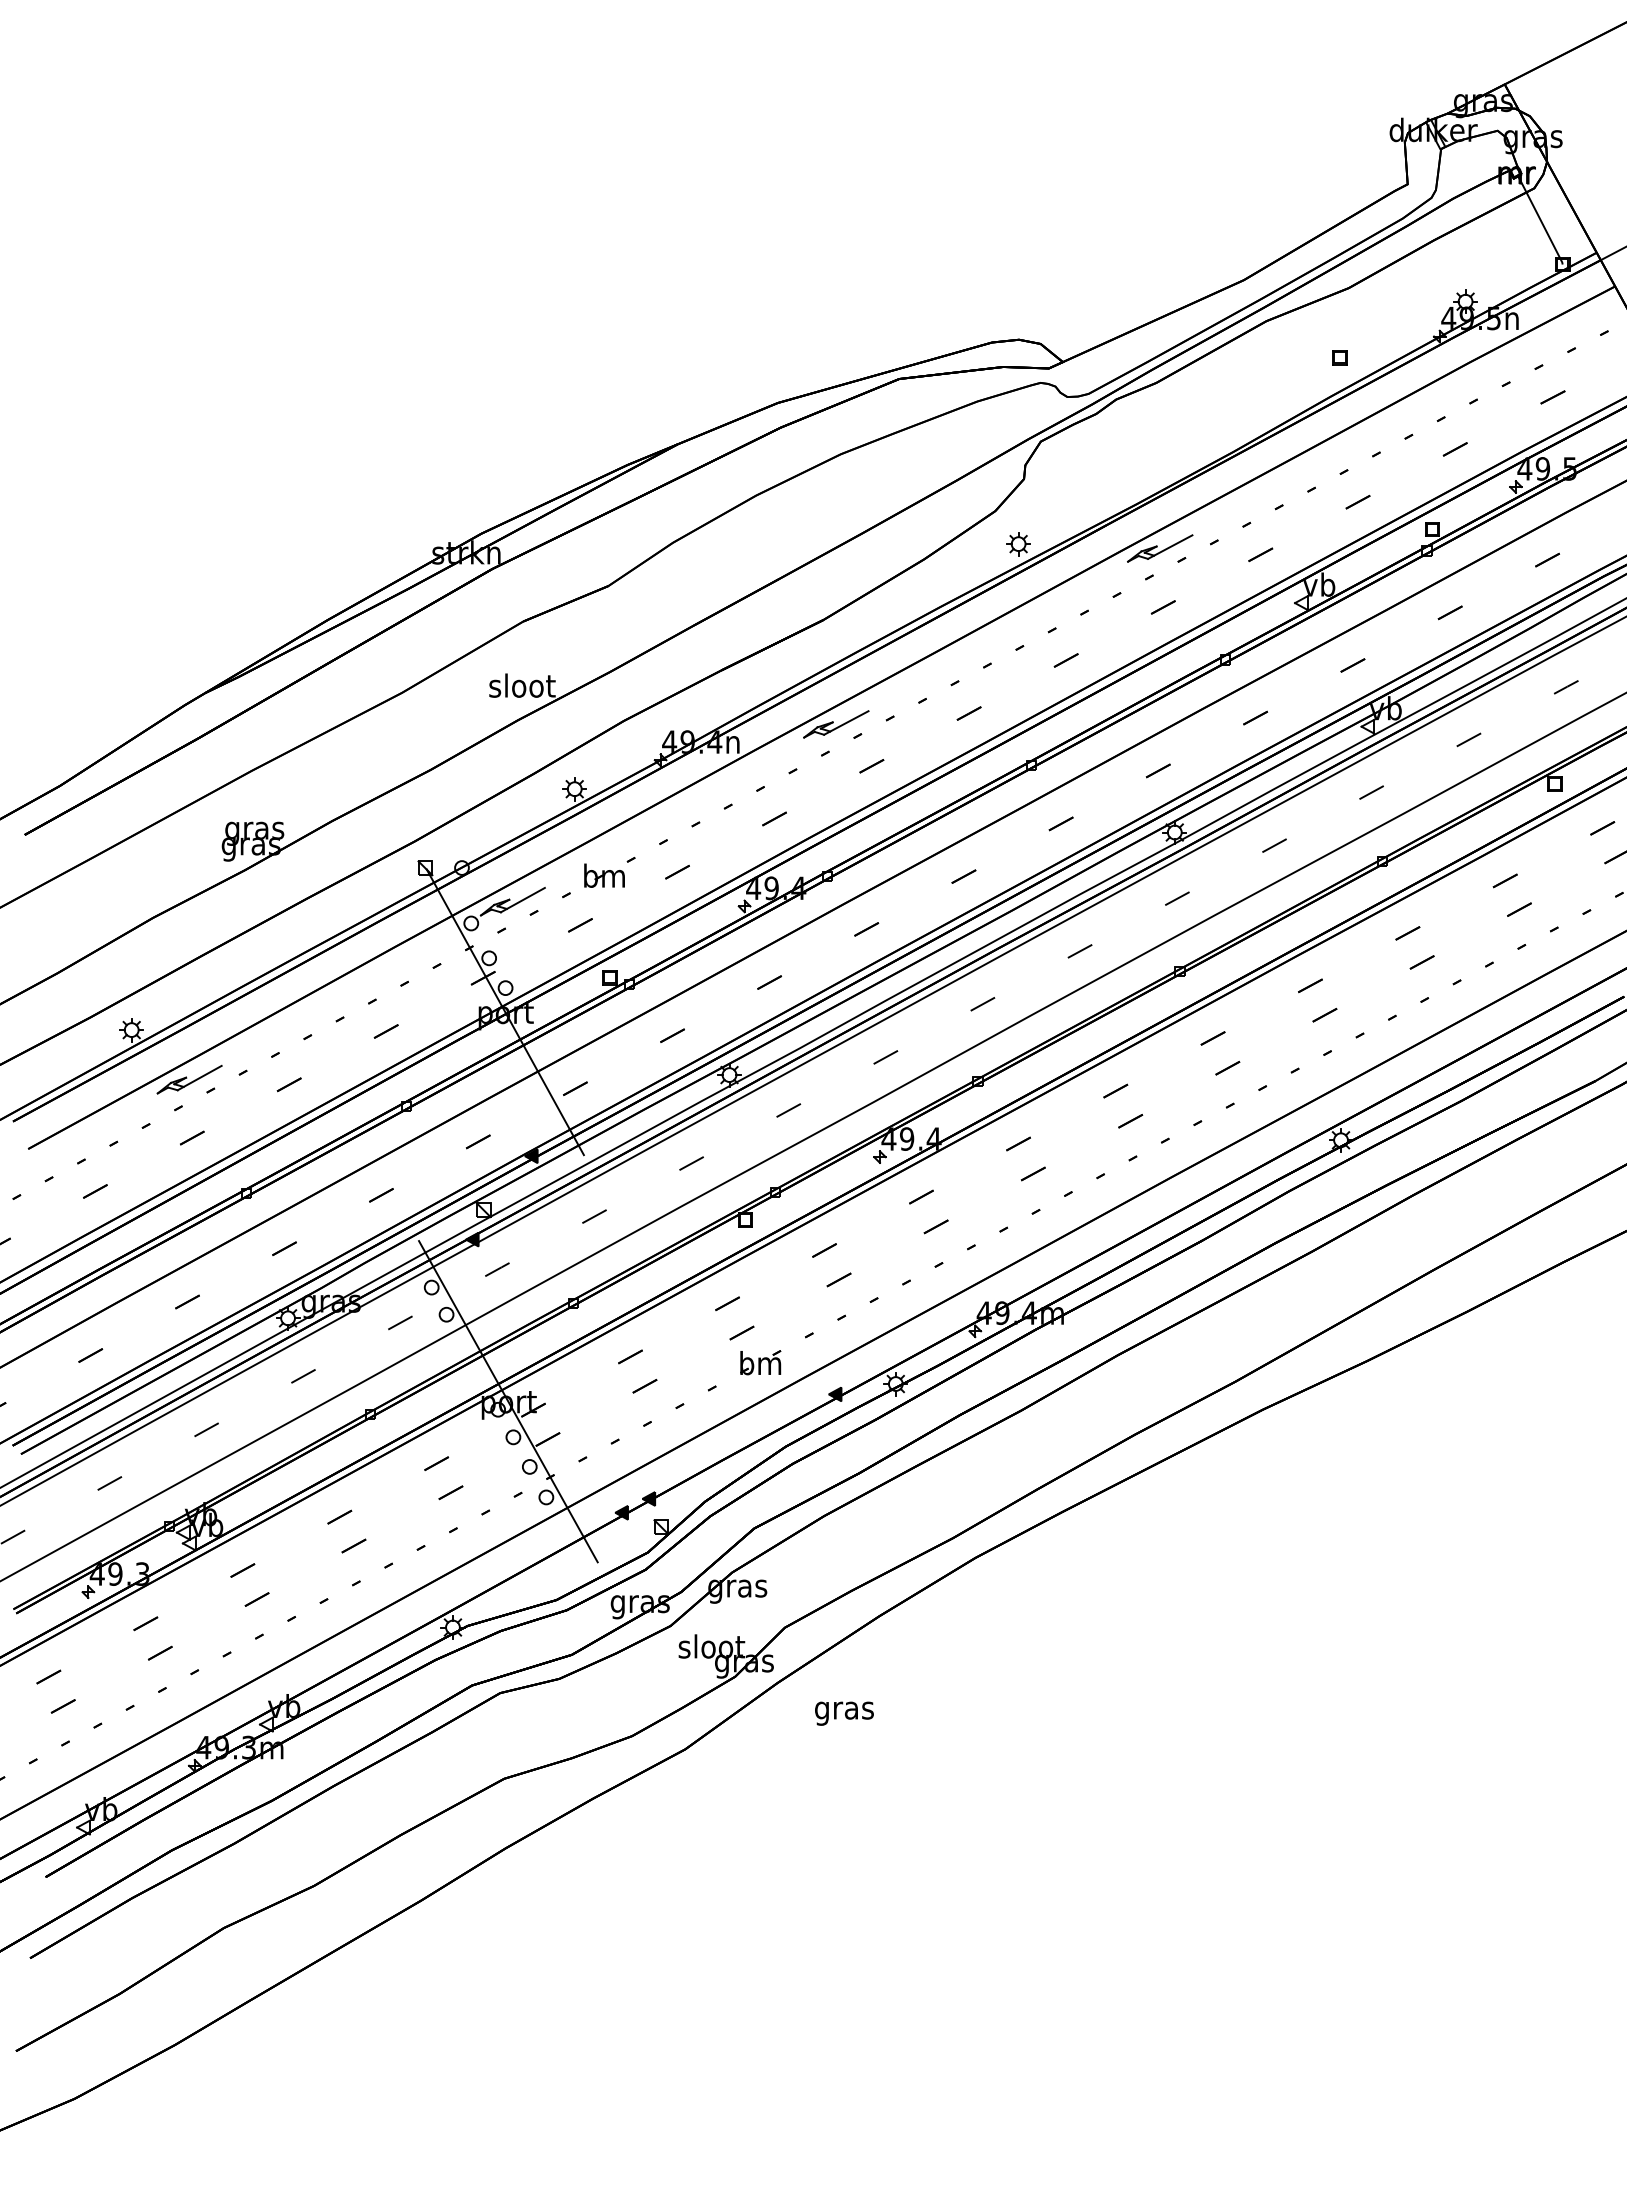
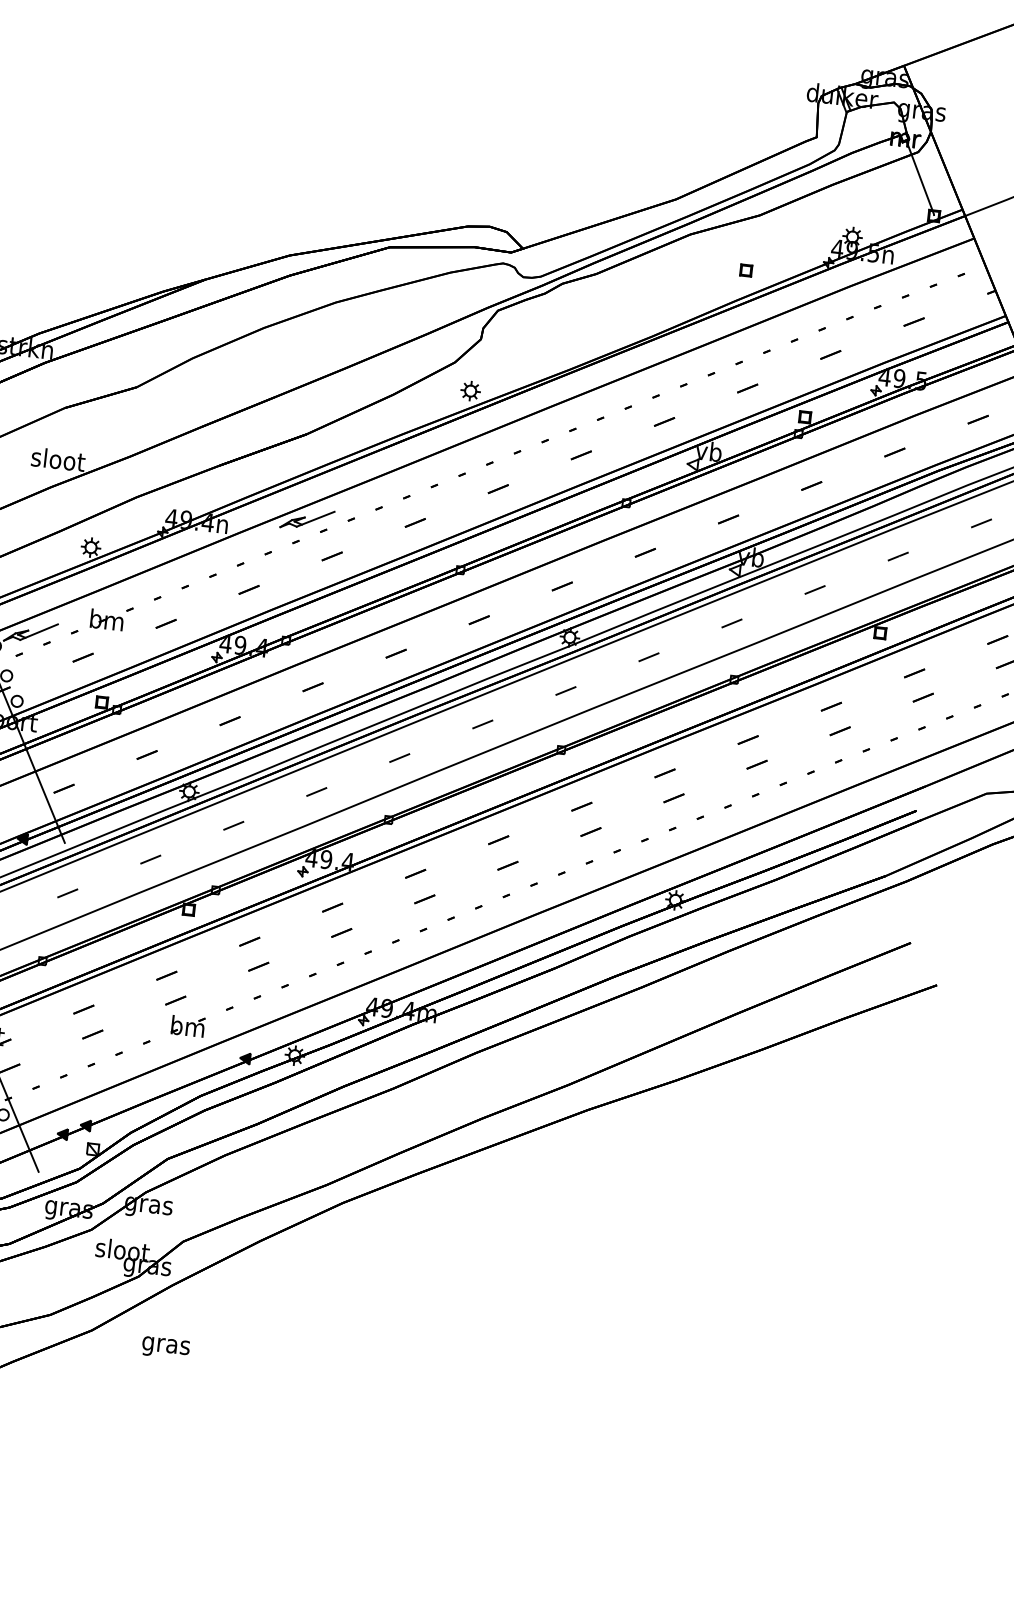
part: (1160, 548) -> (584, 407), removed
text: (844, 1713) -> (165, 1347), moved

